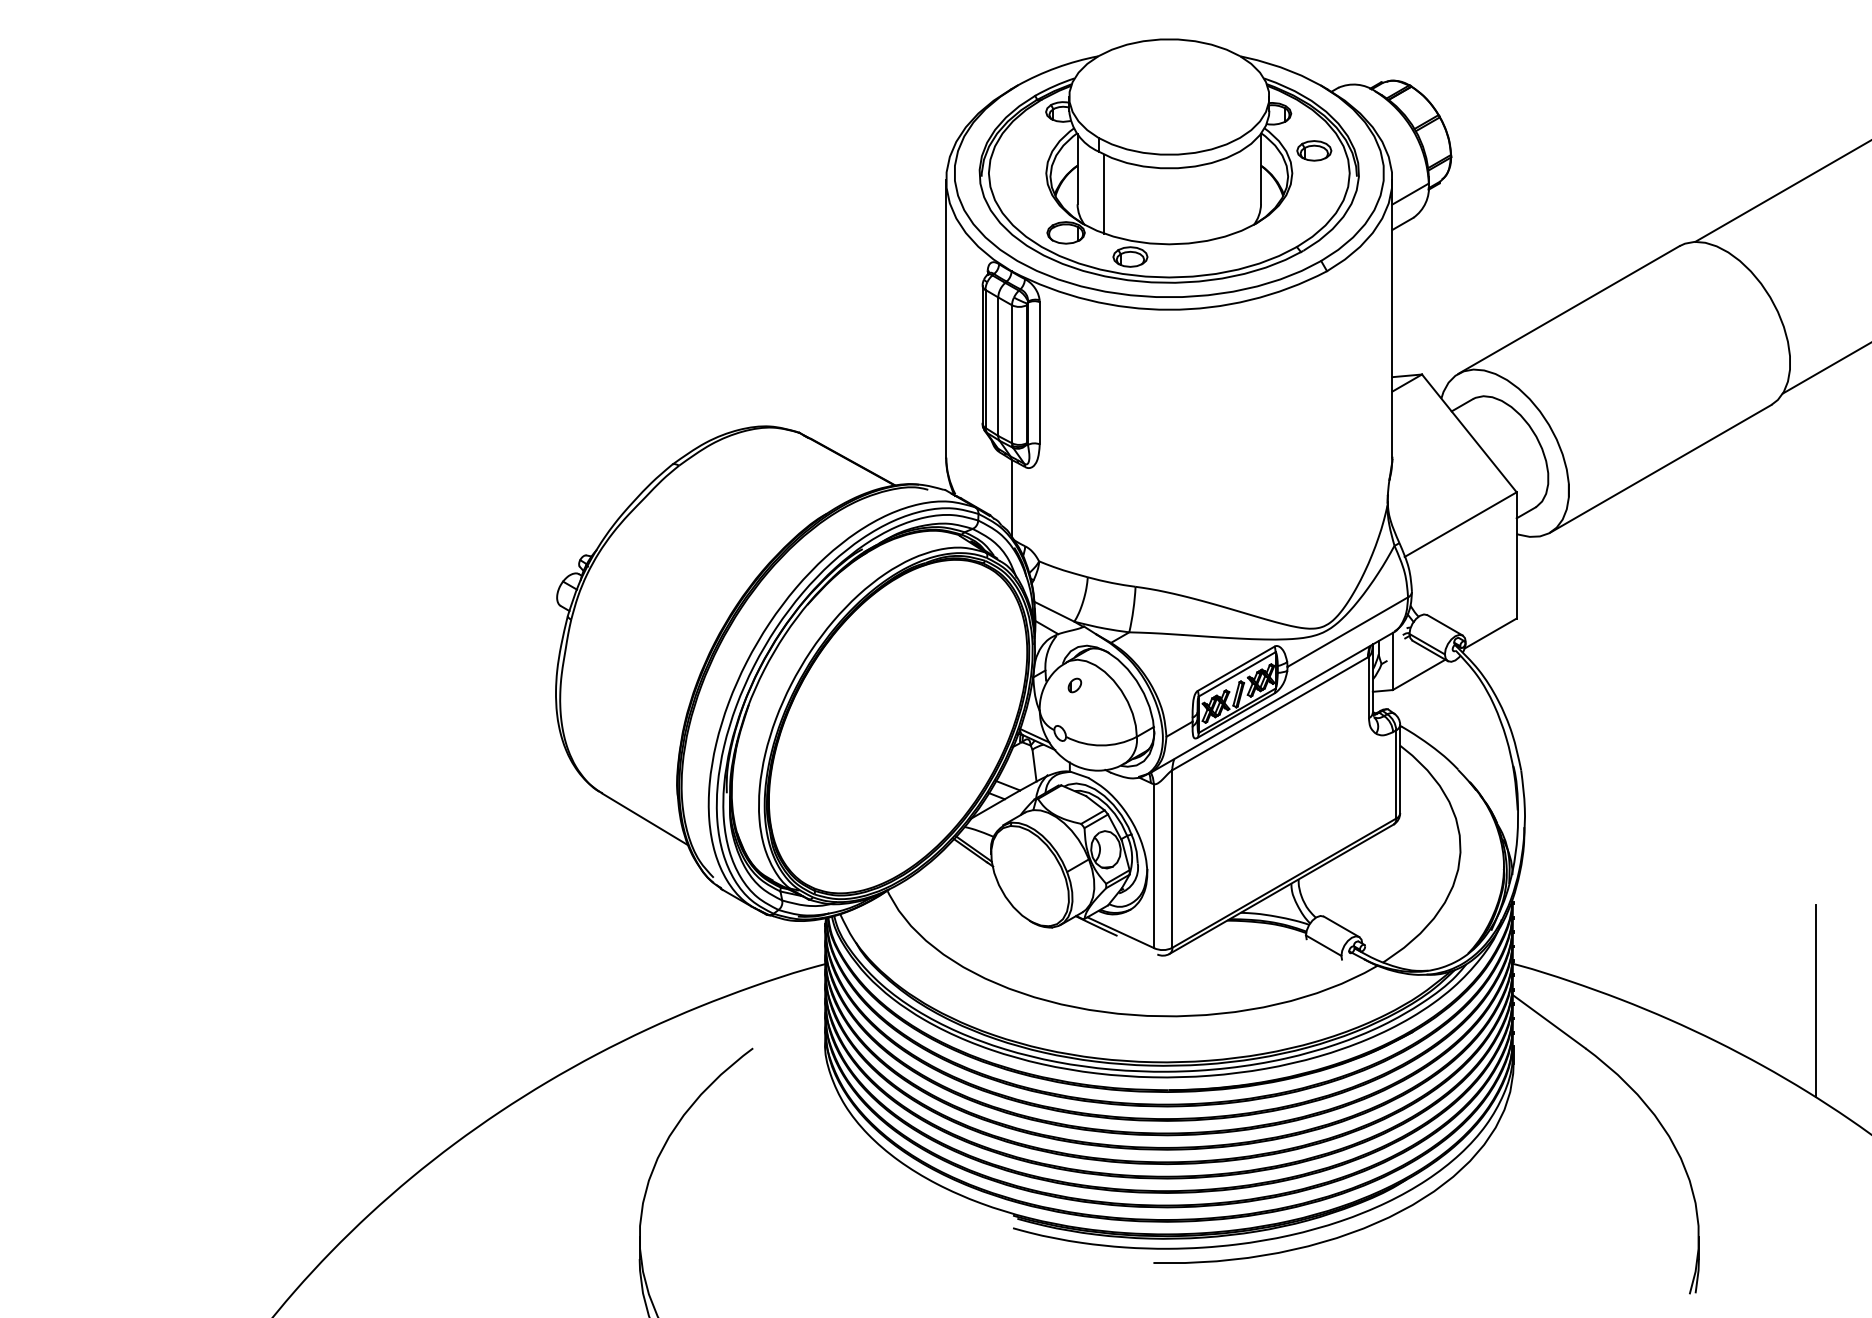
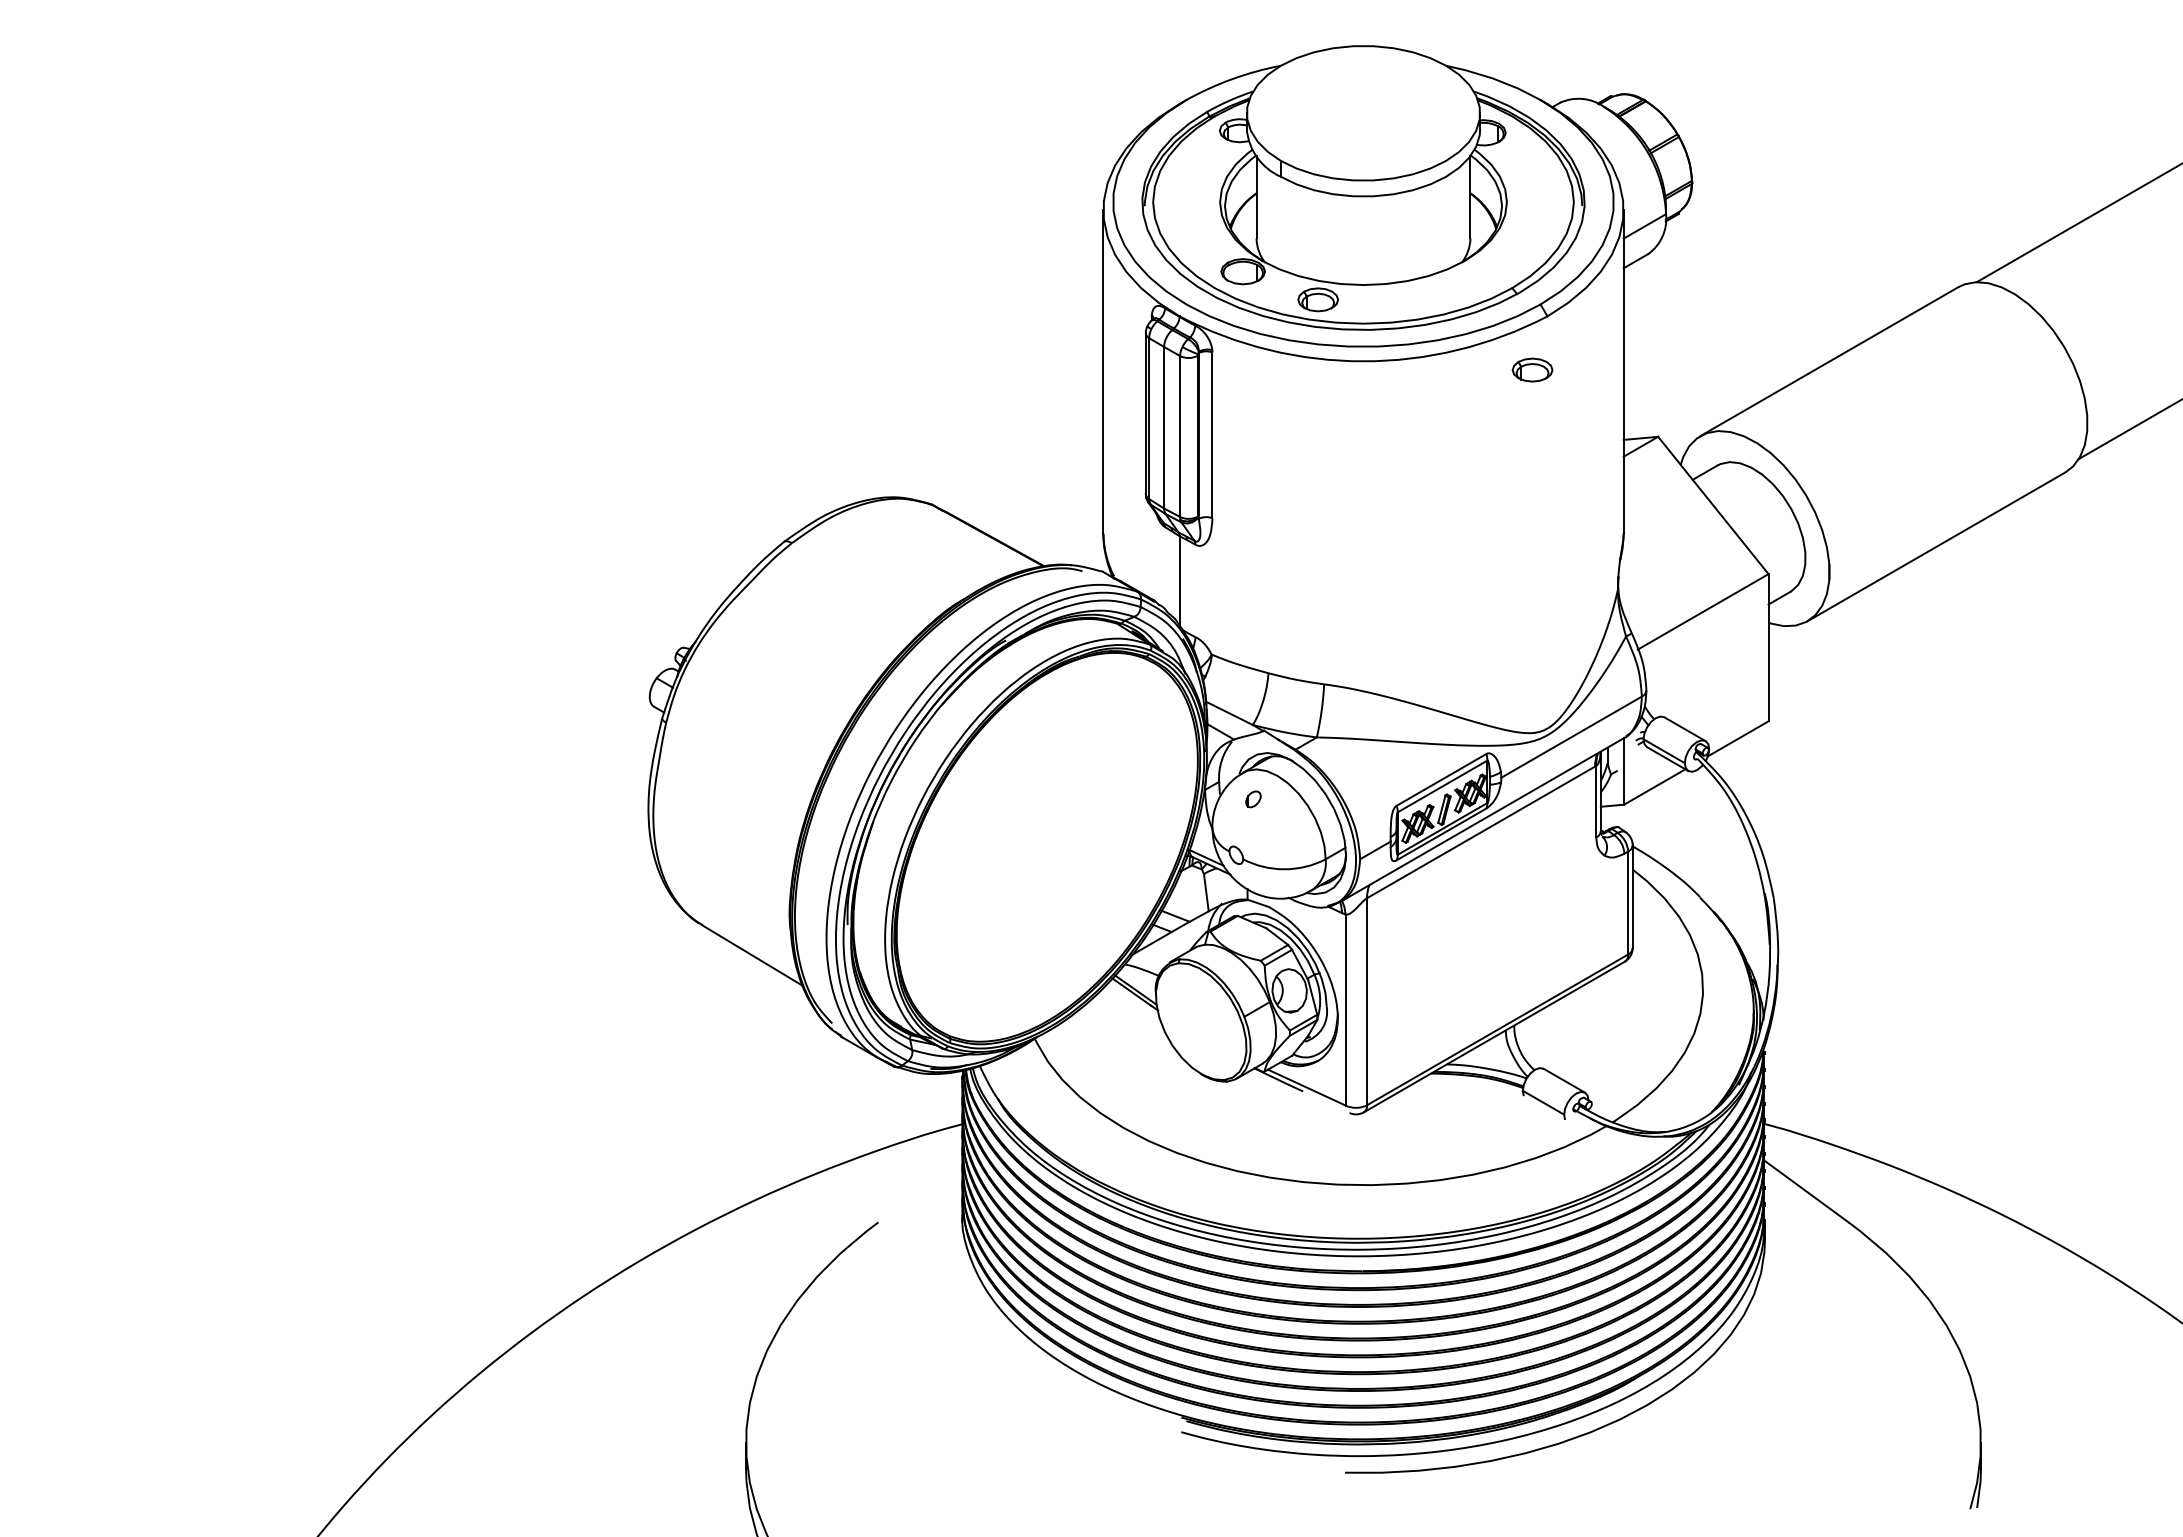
part: (1314, 150) -> (1532, 369), moved
line: (1104, 194) -> (1287, 226), removed
line: (1816, 1001) -> (2117, 1167), removed

